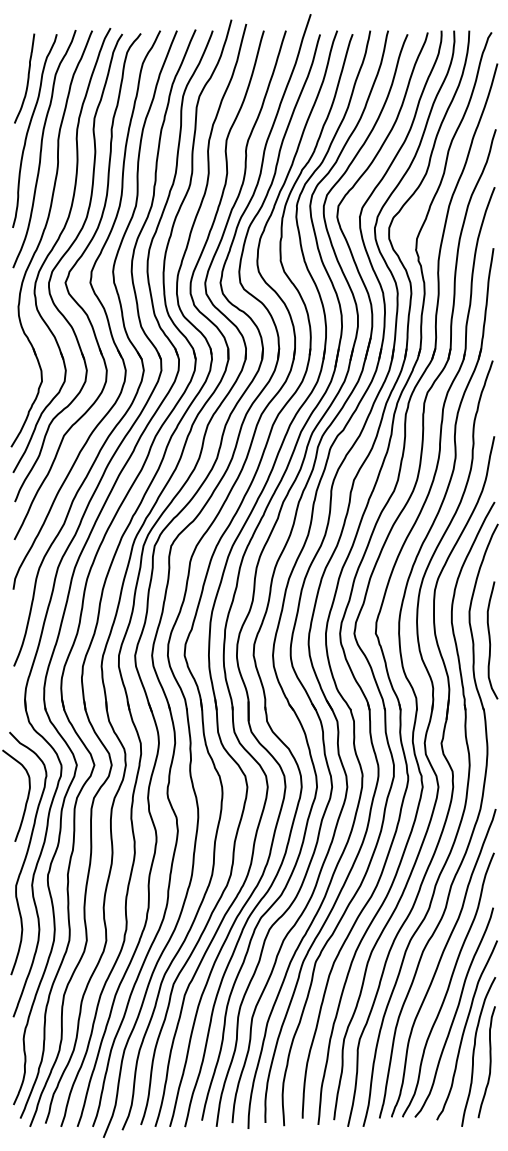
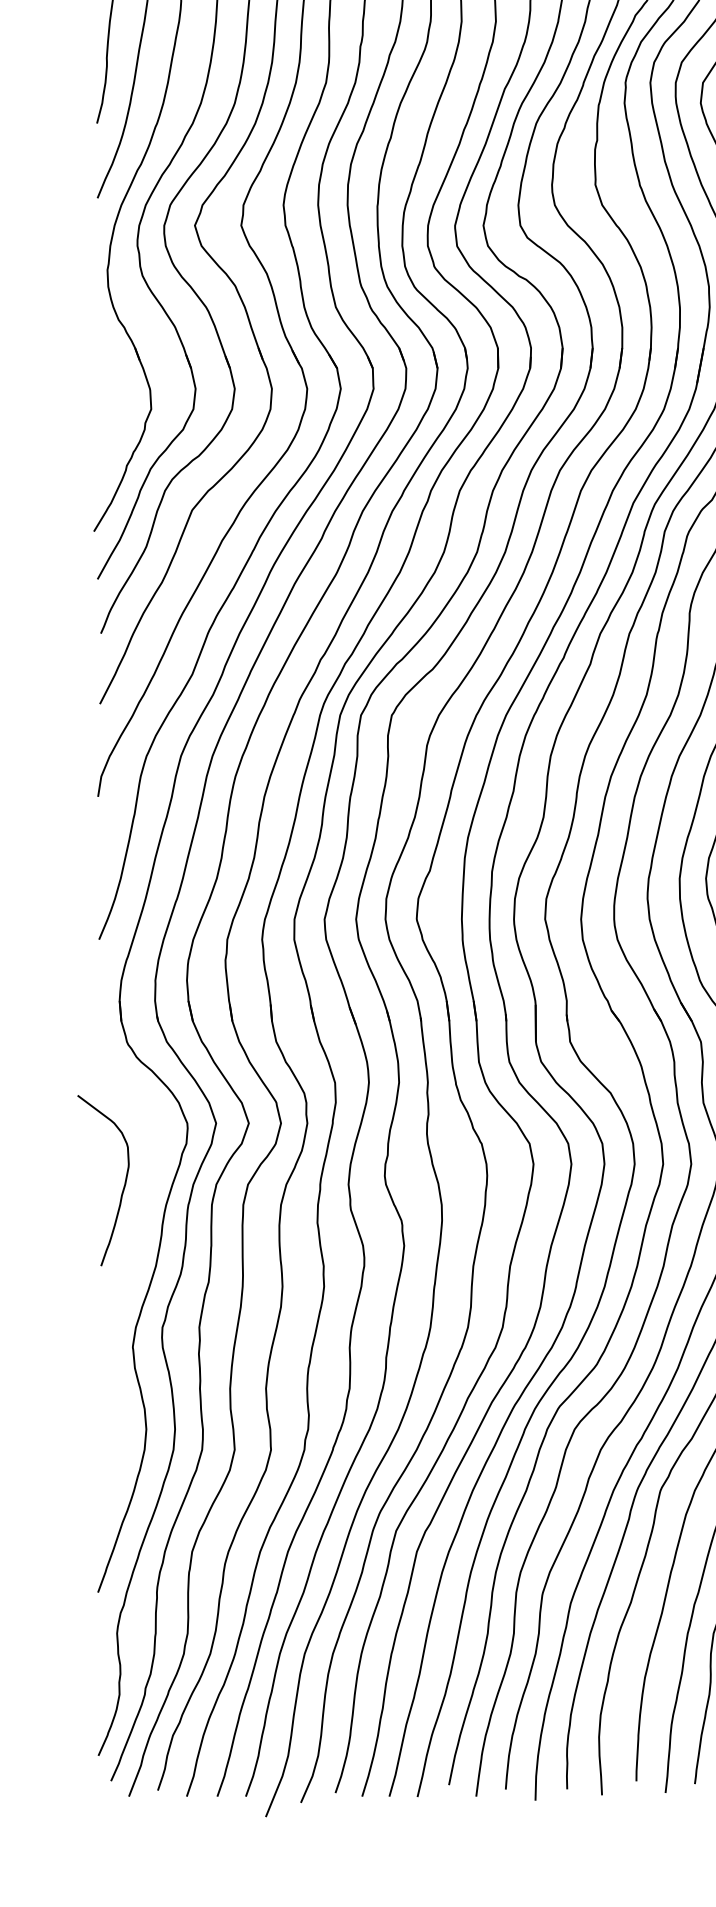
curve: (28, 852) -> (126, 1285), removed

